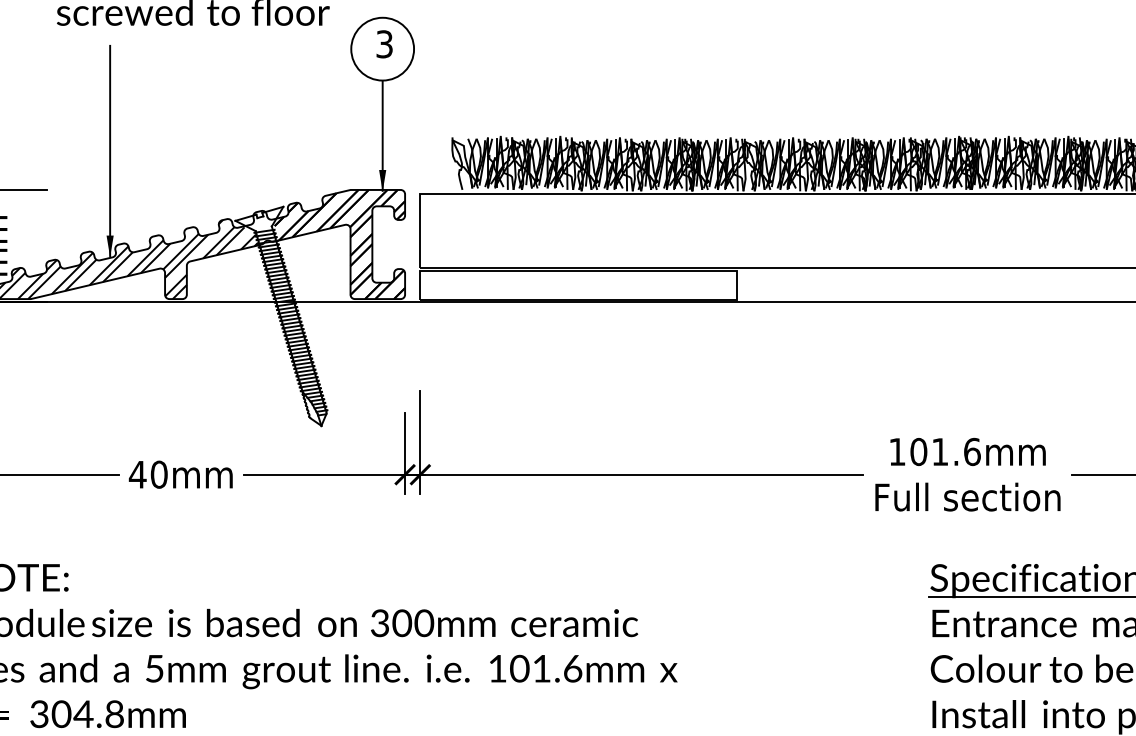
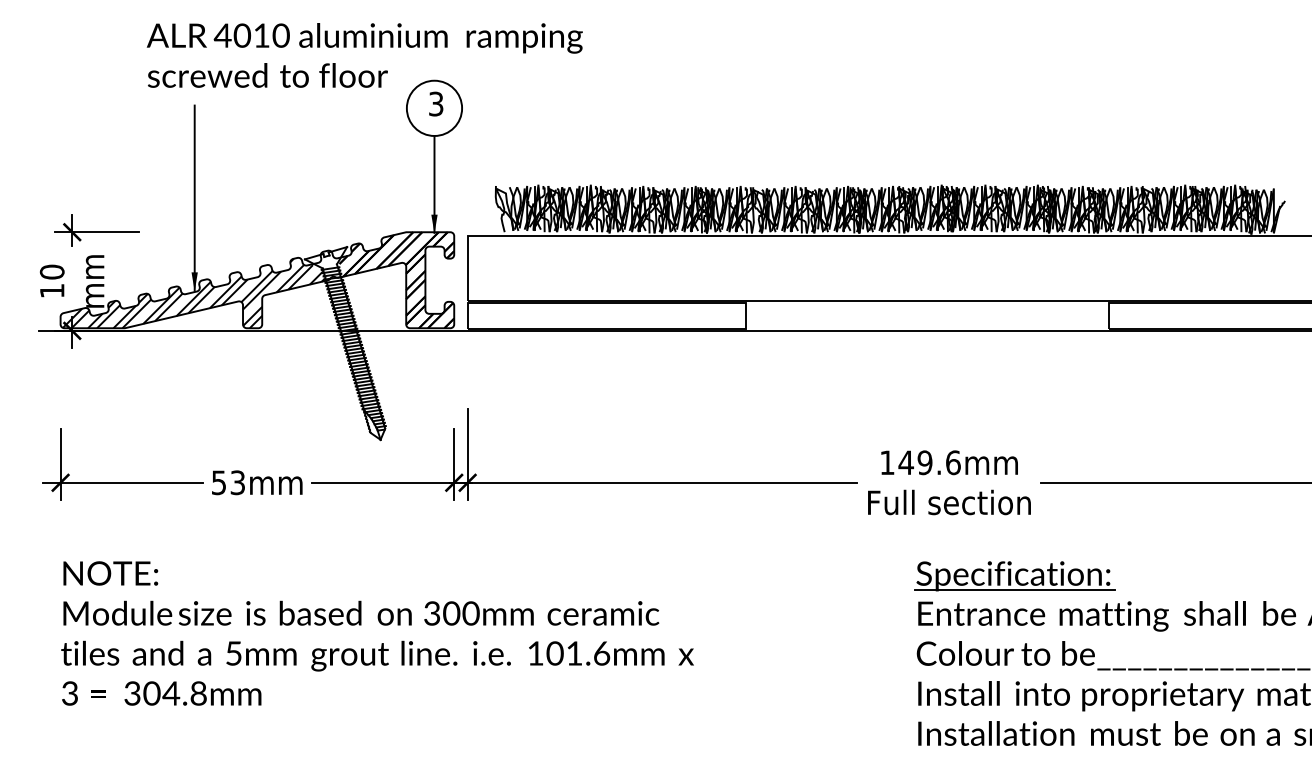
text: (929, 451) -> (915, 462), 101.6mm -> 149.6mm
text: (148, 474) -> (228, 482), 40mm -> 53mm

